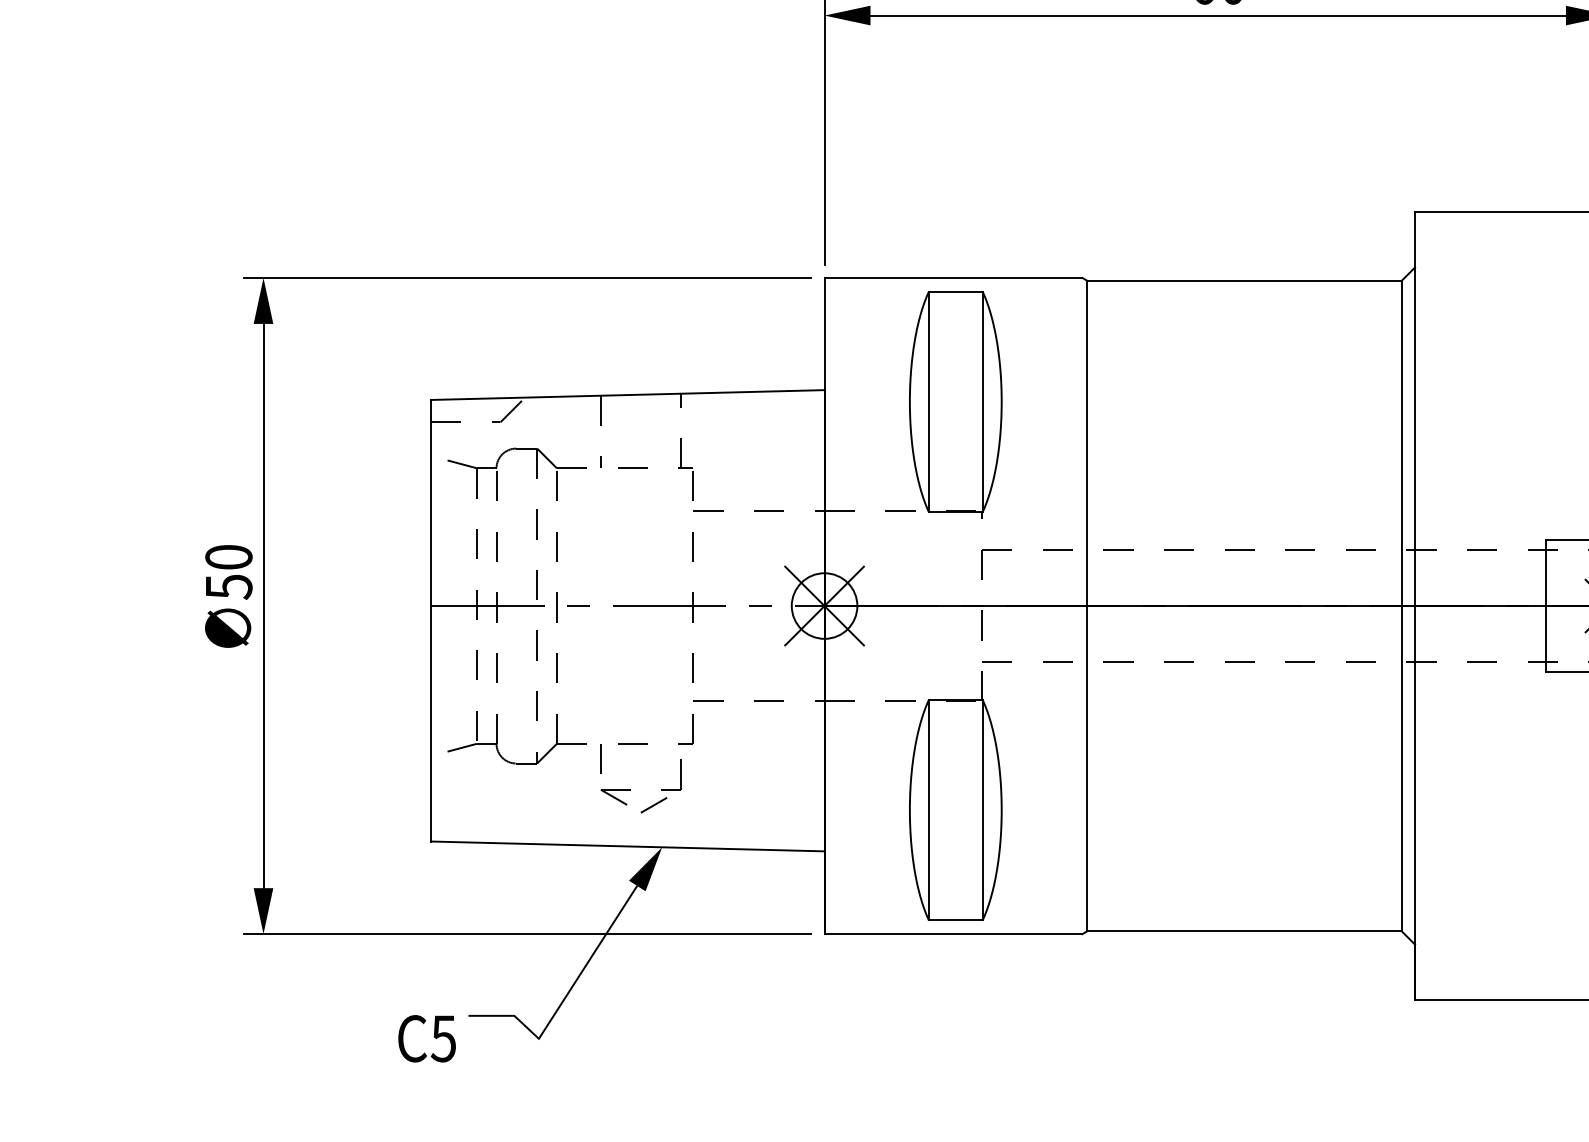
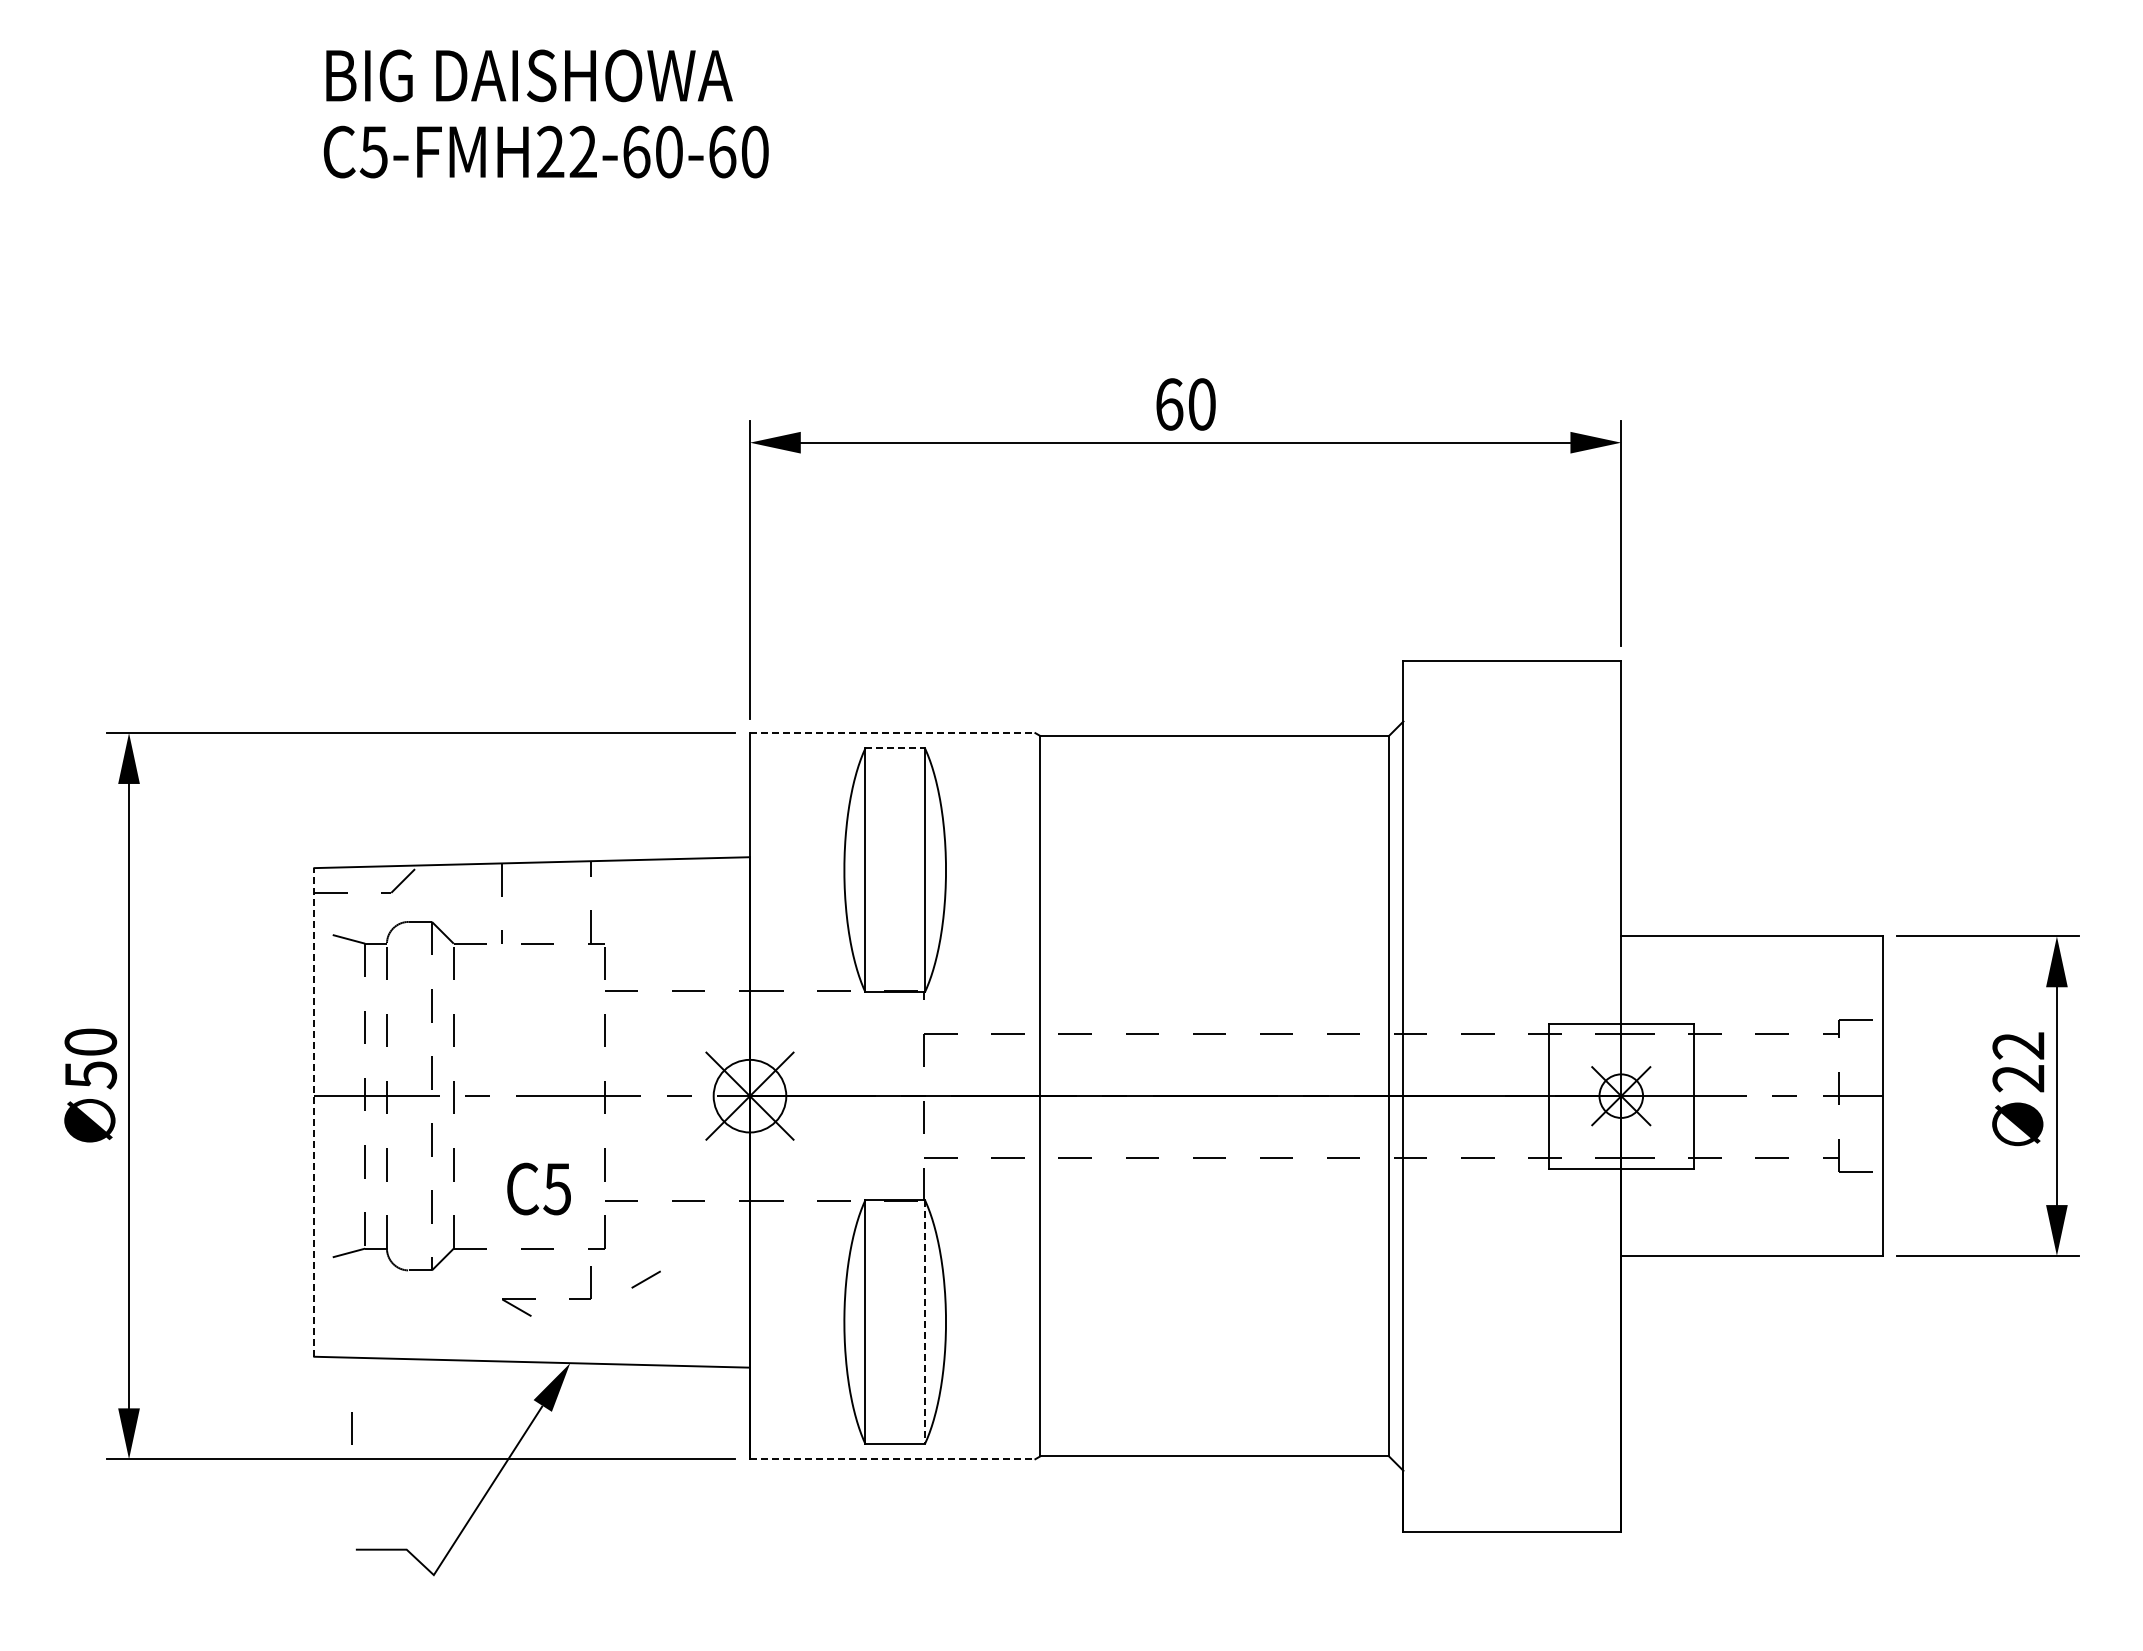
line: (953, 278) -> (892, 733), solid -> dashed
line: (956, 291) -> (895, 748), solid -> dashed
line: (431, 619) -> (314, 1111), solid -> dashed
line: (600, 759) -> (351, 1428), moved
line: (653, 805) -> (645, 1279), moved
line: (982, 810) -> (924, 1322), solid -> dashed
line: (953, 934) -> (892, 1459), solid -> dashed
text: (426, 1038) -> (538, 1188), moved

